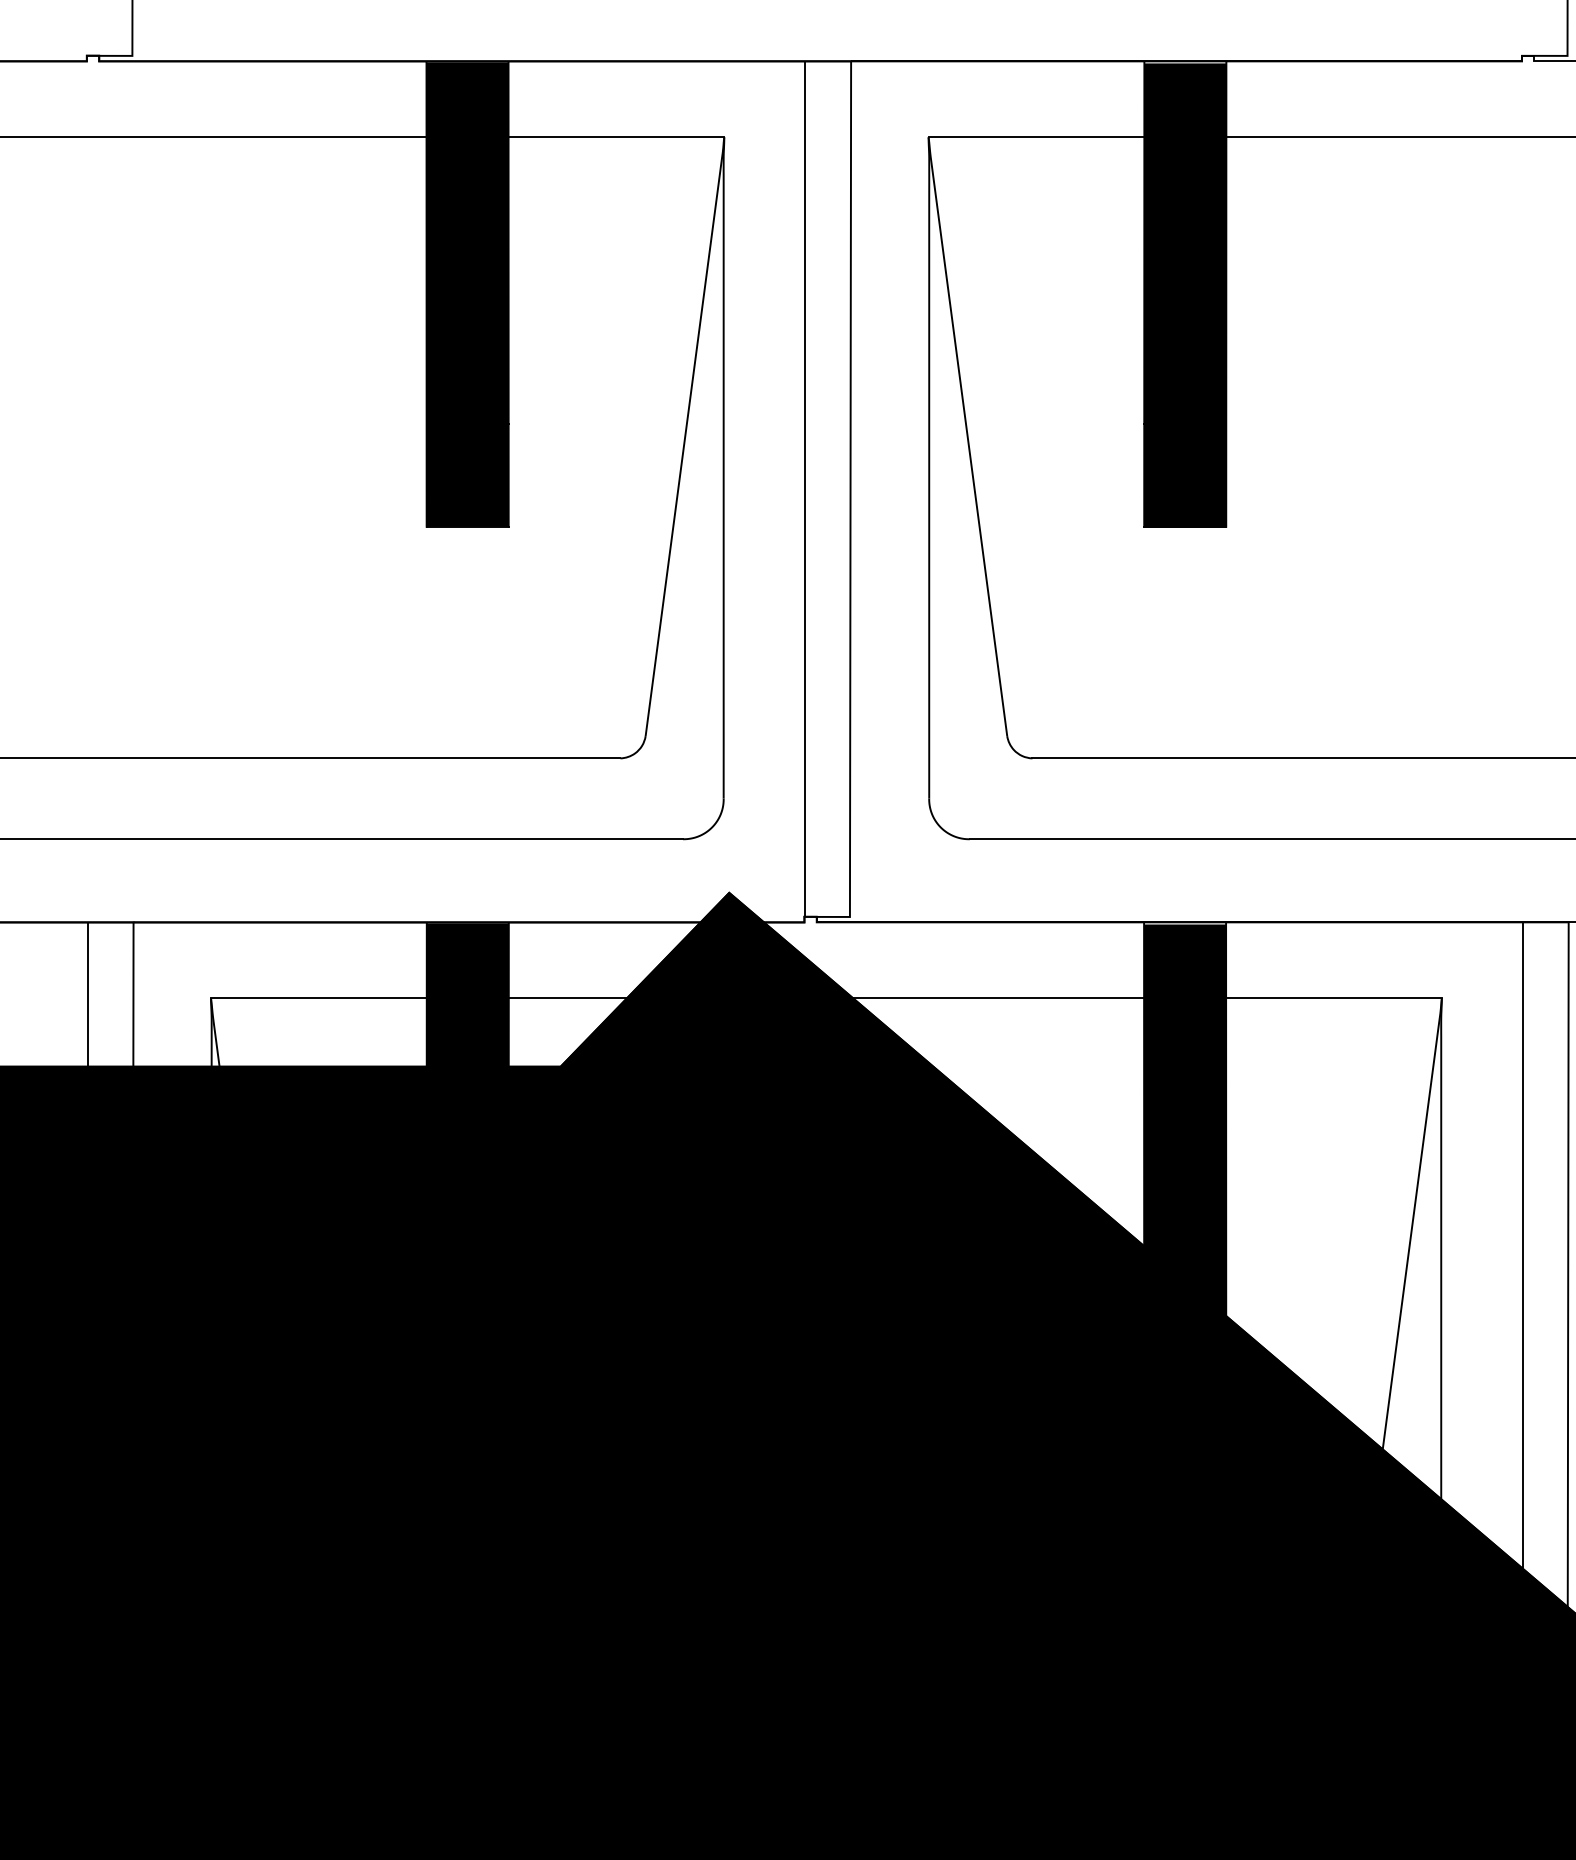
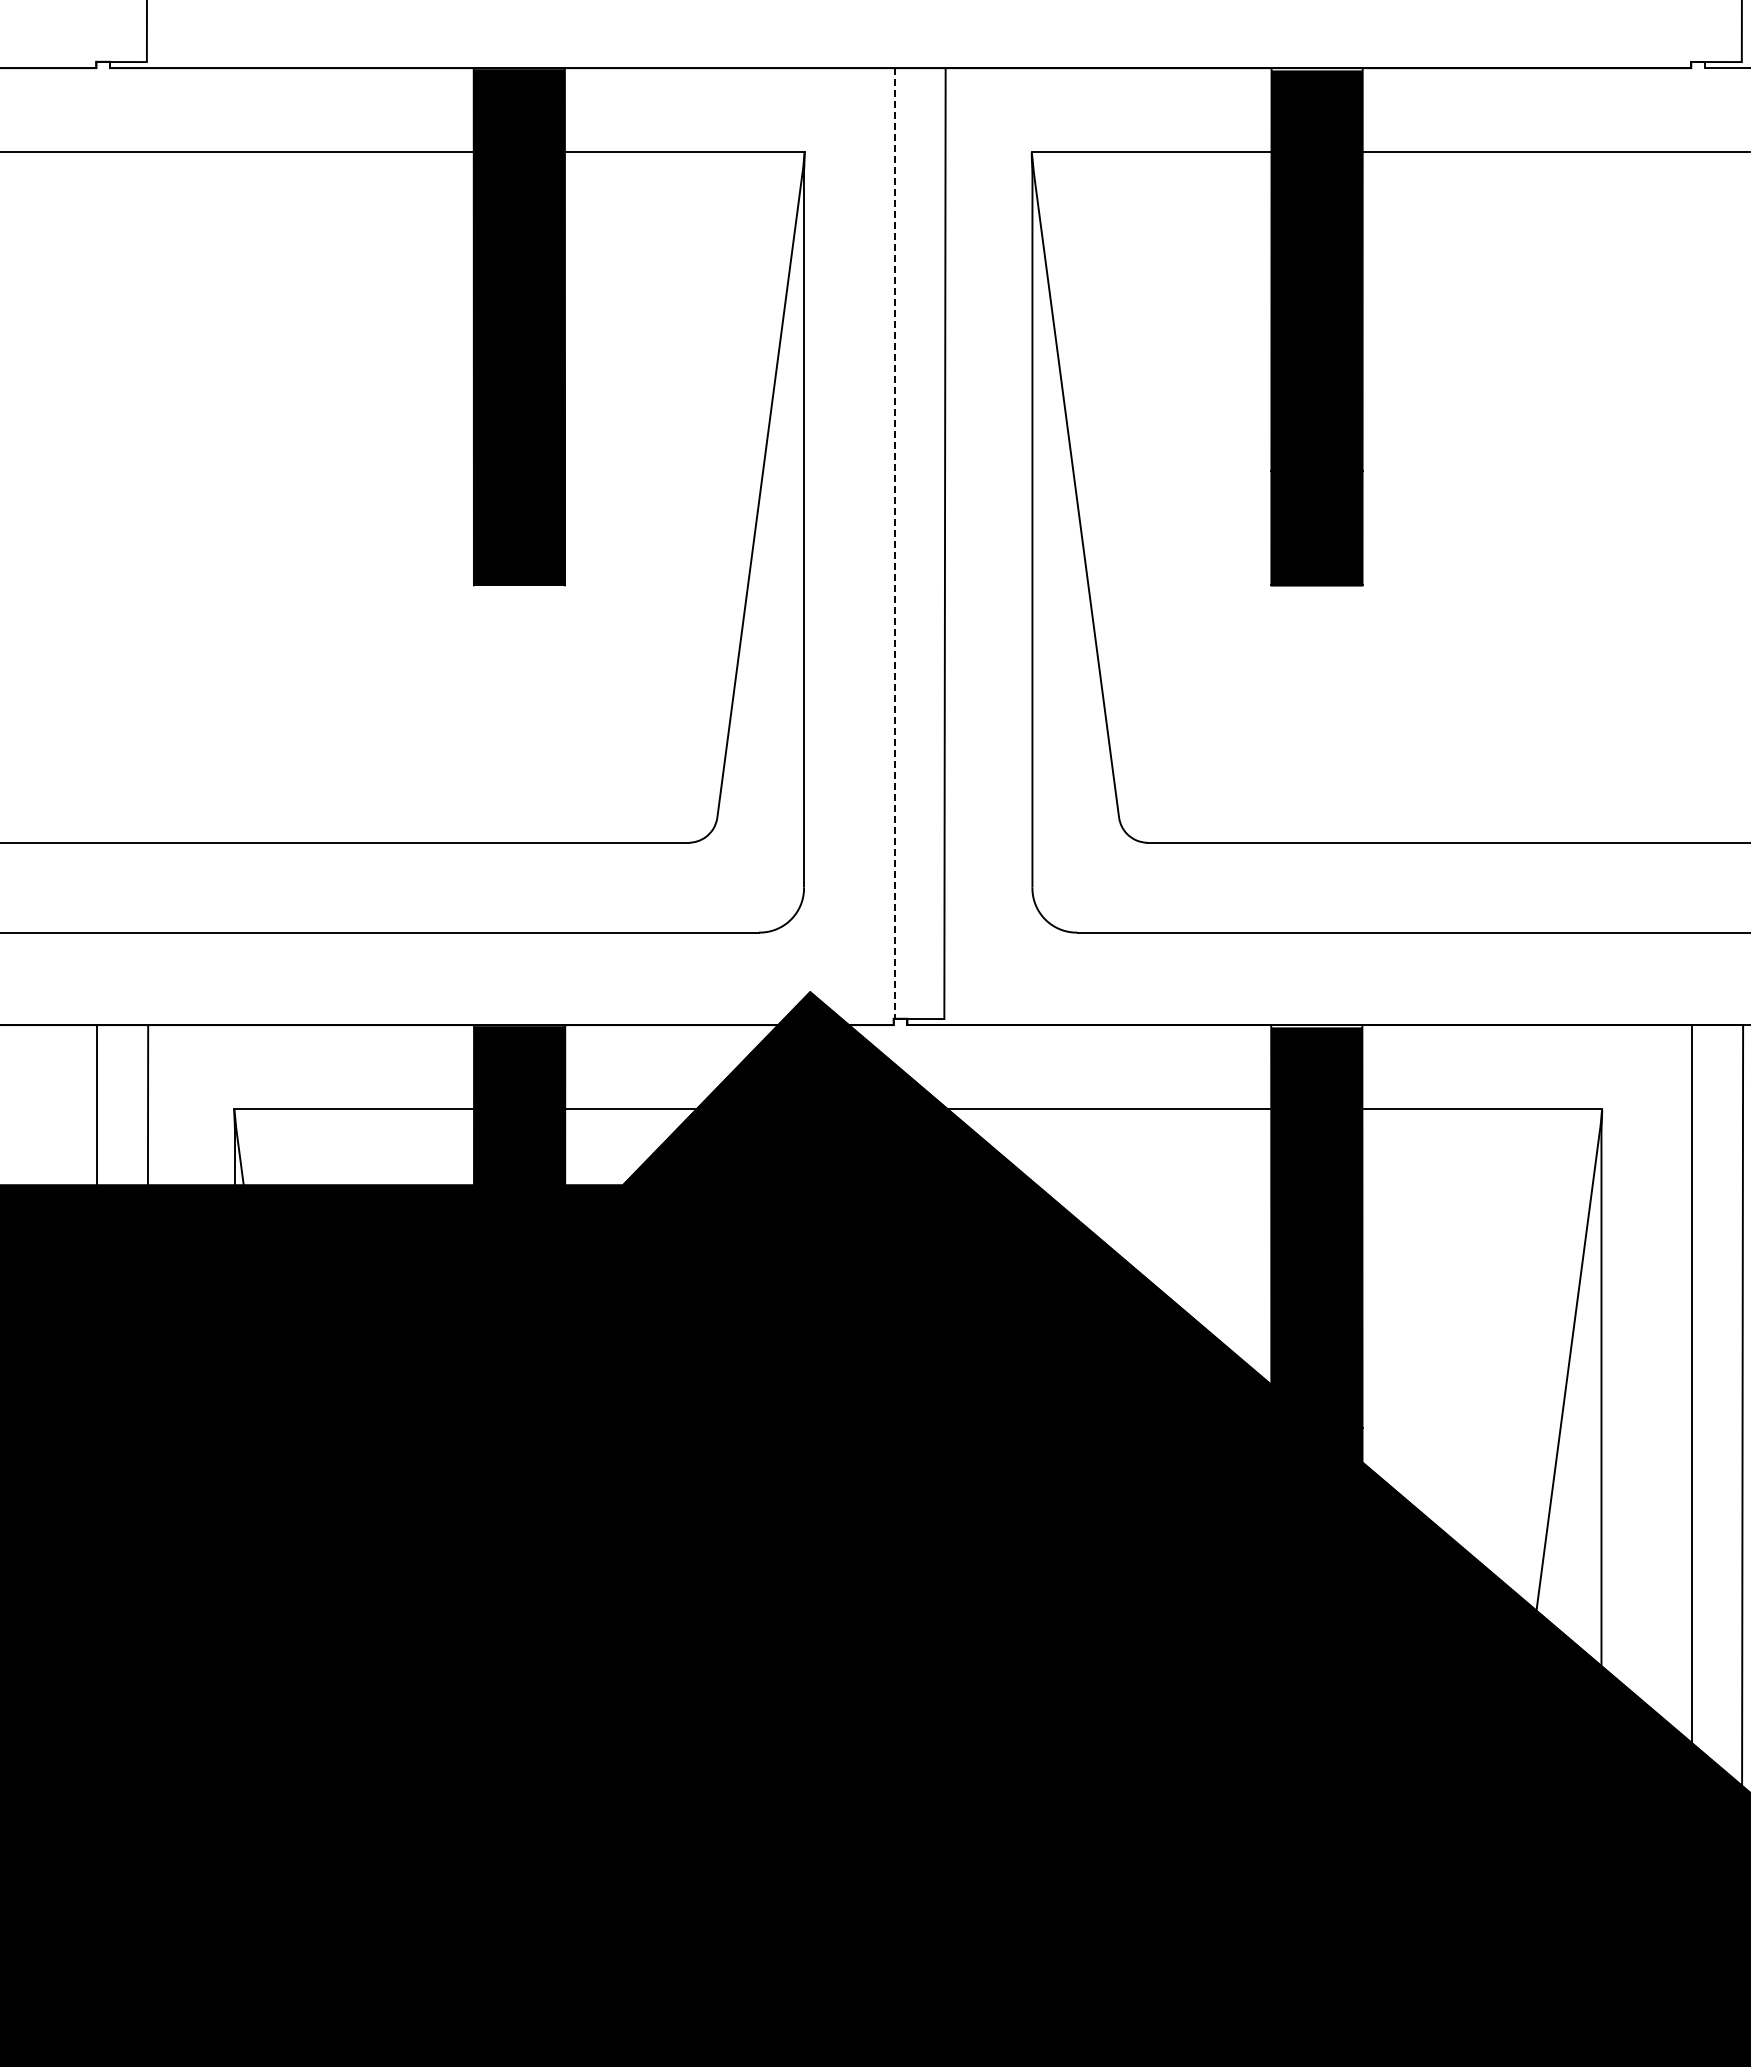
line: (805, 489) -> (894, 544), solid -> dashed

